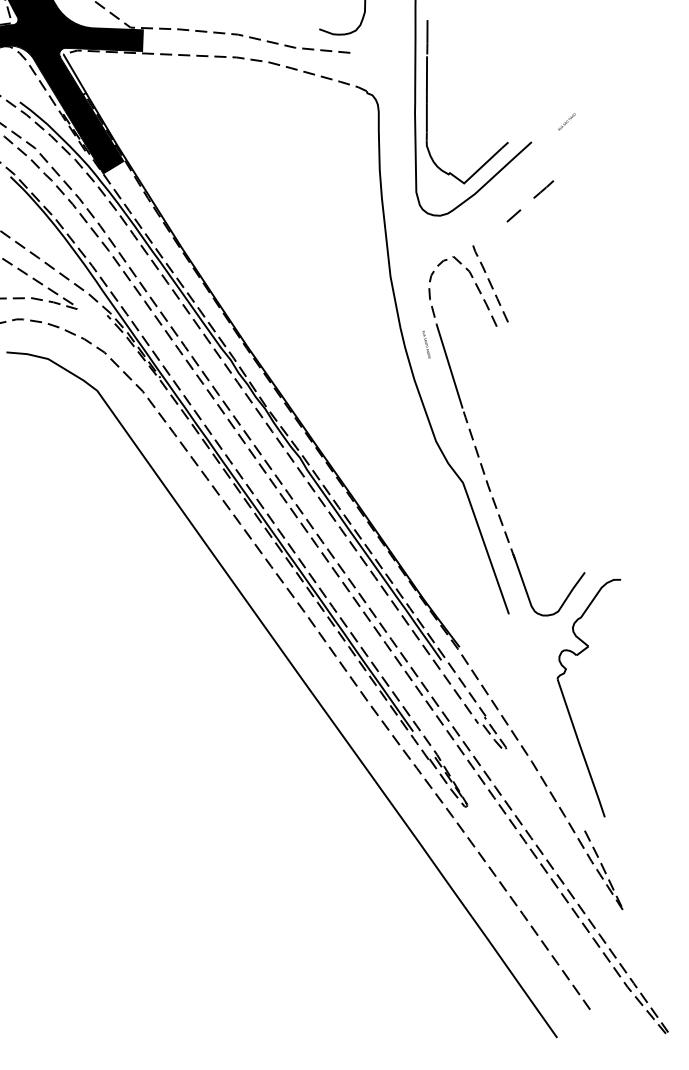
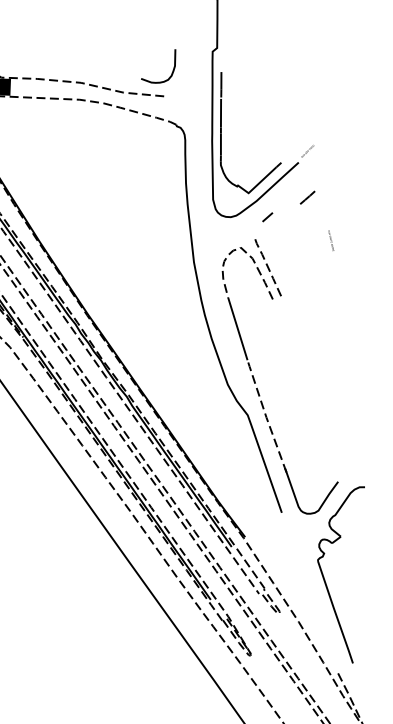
text: (566, 121) -> (307, 150), moved
line: (513, 215) -> (267, 216), moved
text: (426, 344) -> (331, 240), moved

